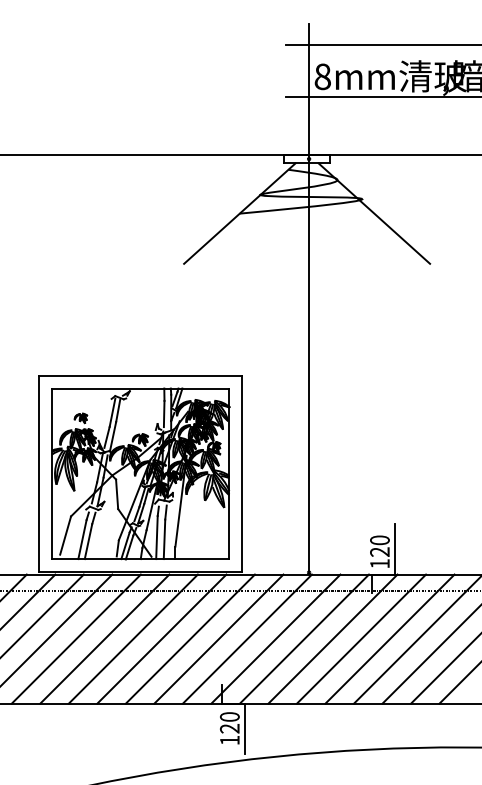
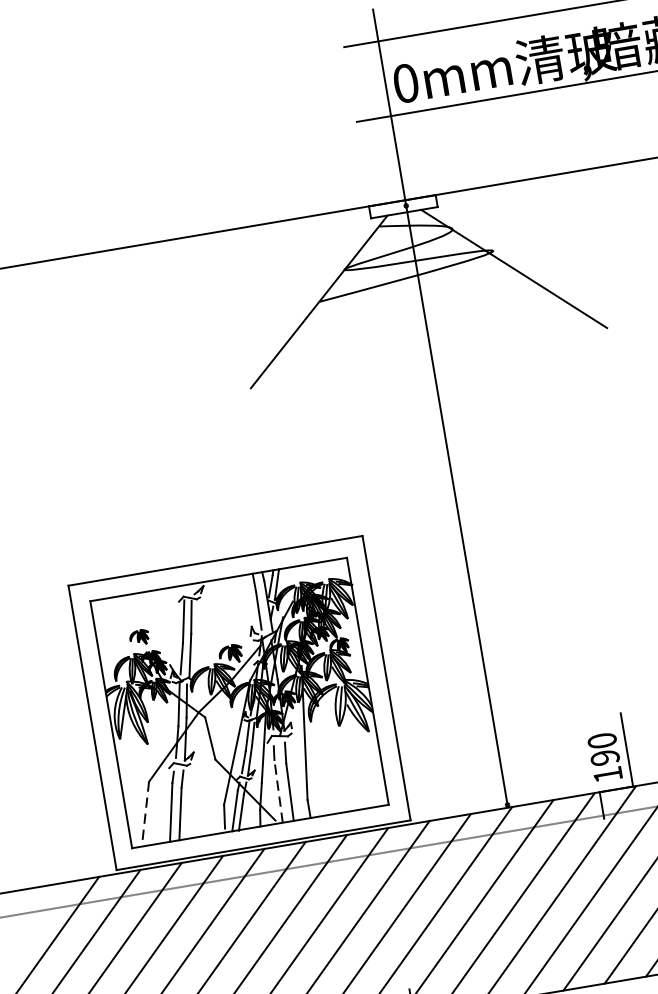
text: (322, 76) -> (405, 83), 8mm -> 0mm
line: (65, 535) -> (145, 810), solid -> dashed
line: (156, 537) -> (277, 791), solid -> dashed
text: (379, 551) -> (604, 757), 120 -> 190

